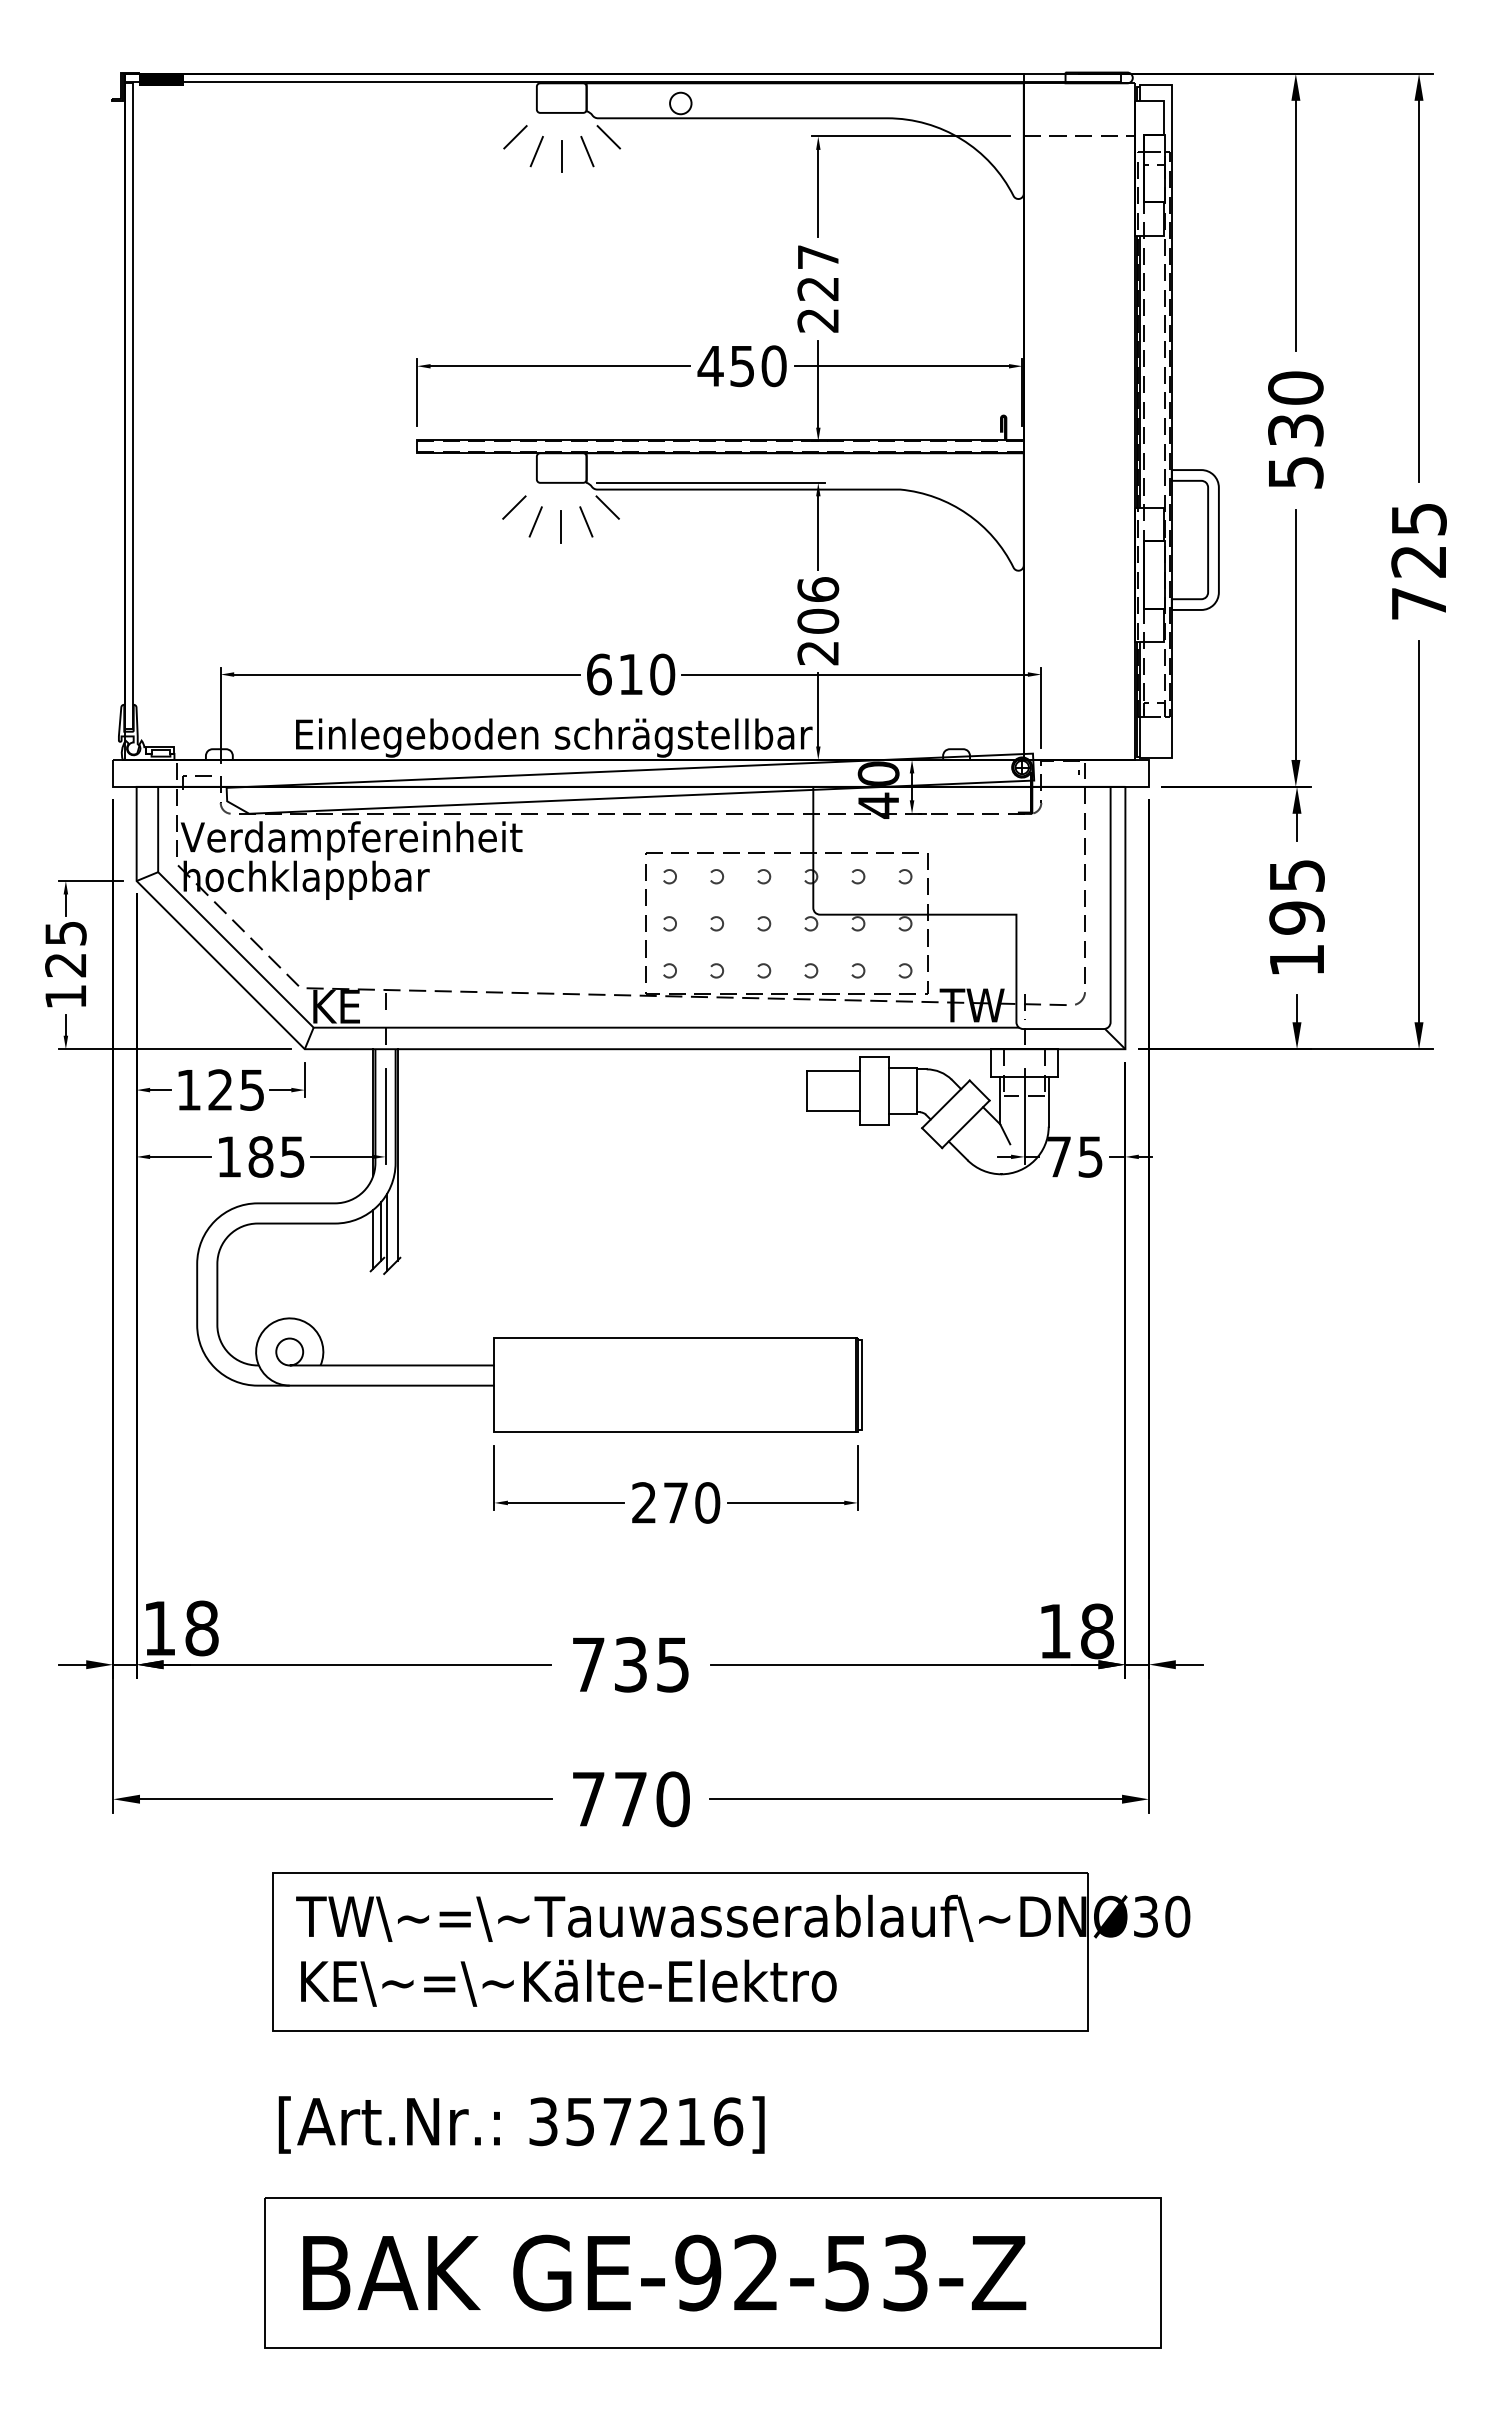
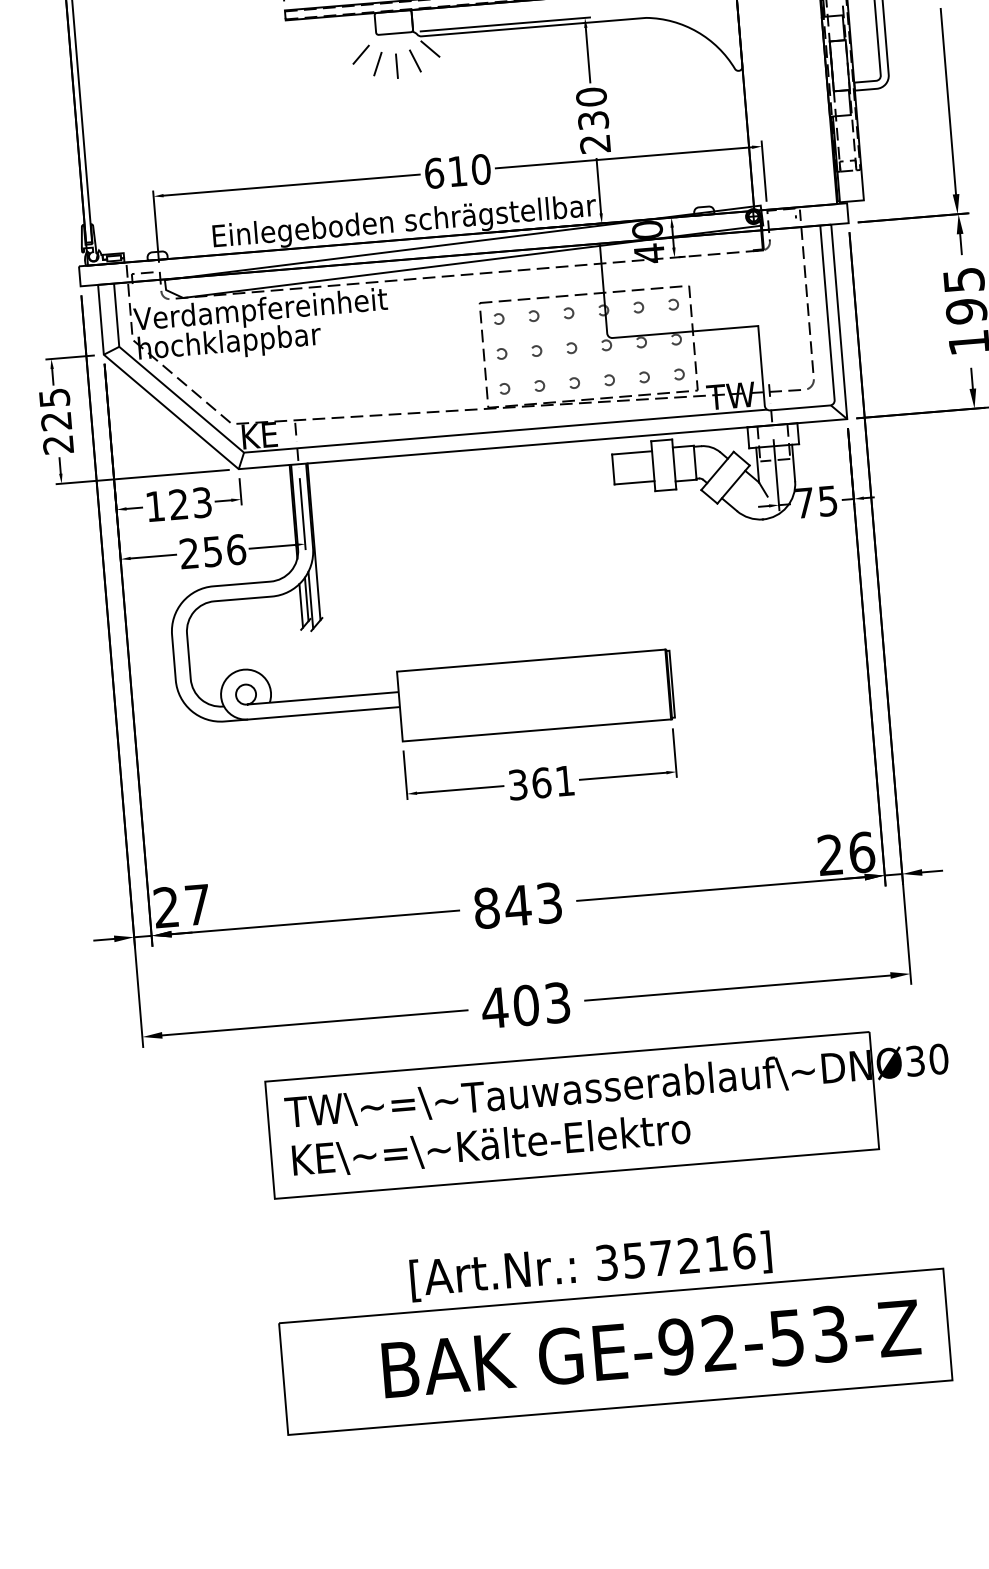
text: (818, 605) -> (592, 108), 206 -> 230
text: (65, 996) -> (58, 444), 125 -> 225
text: (252, 1089) -> (202, 502), 125 -> 123
text: (261, 1156) -> (213, 551), 185 -> 256
text: (676, 1502) -> (542, 782), 270 -> 361
text: (180, 1628) -> (181, 906), 18 -> 27
text: (1076, 1631) -> (846, 853), 18 -> 26
text: (630, 1664) -> (517, 905), 735 -> 843
text: (630, 1799) -> (526, 1005), 770 -> 403
text: (521, 2124) -> (590, 1266), moved
text: (664, 2272) -> (651, 1348), moved

